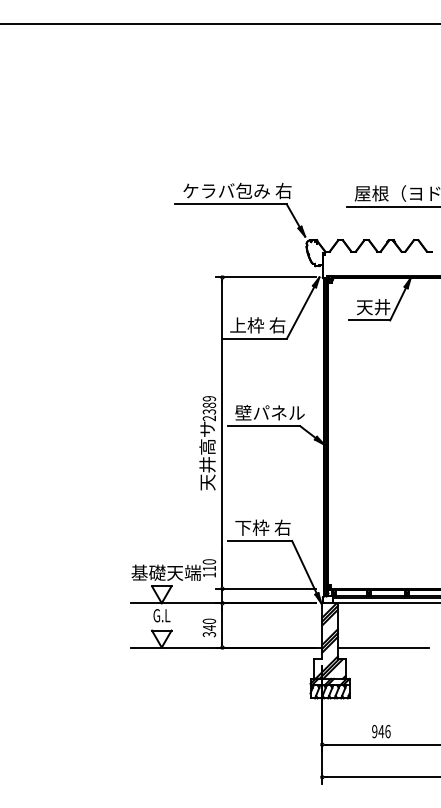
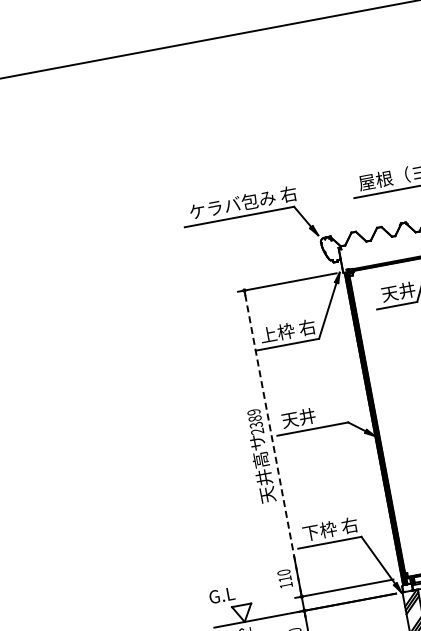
text: (269, 412) -> (315, 414), 壁パネル -> 天井
line: (222, 432) -> (272, 442), solid -> dashed
text: (166, 572) -> (243, 590), 基礎天端 -> G.L

